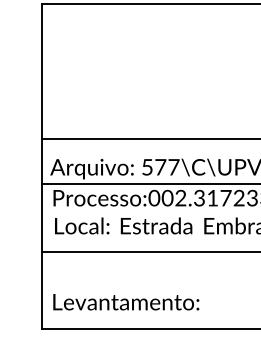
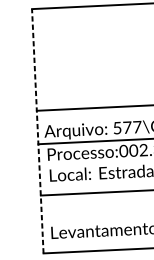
line: (41, 165) -> (37, 130), solid -> dashed

